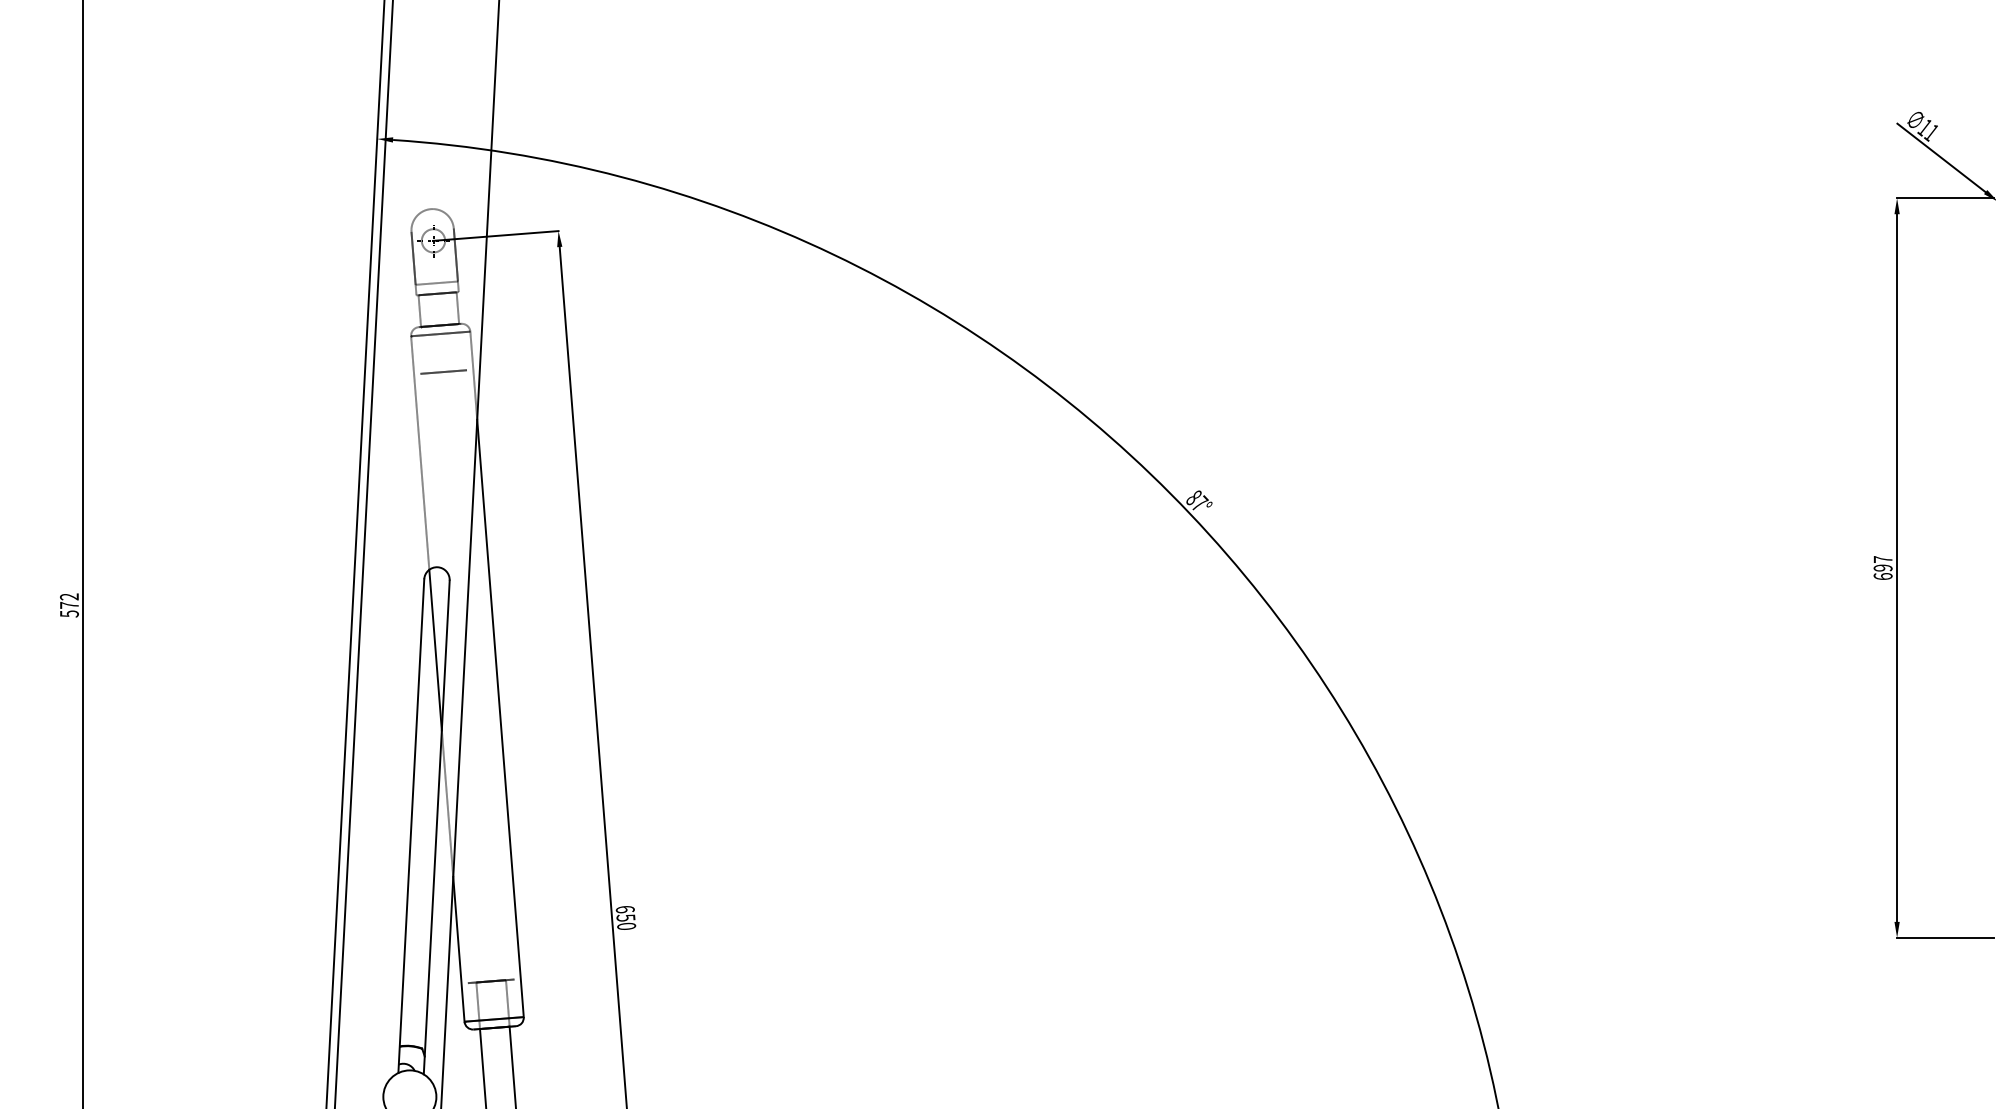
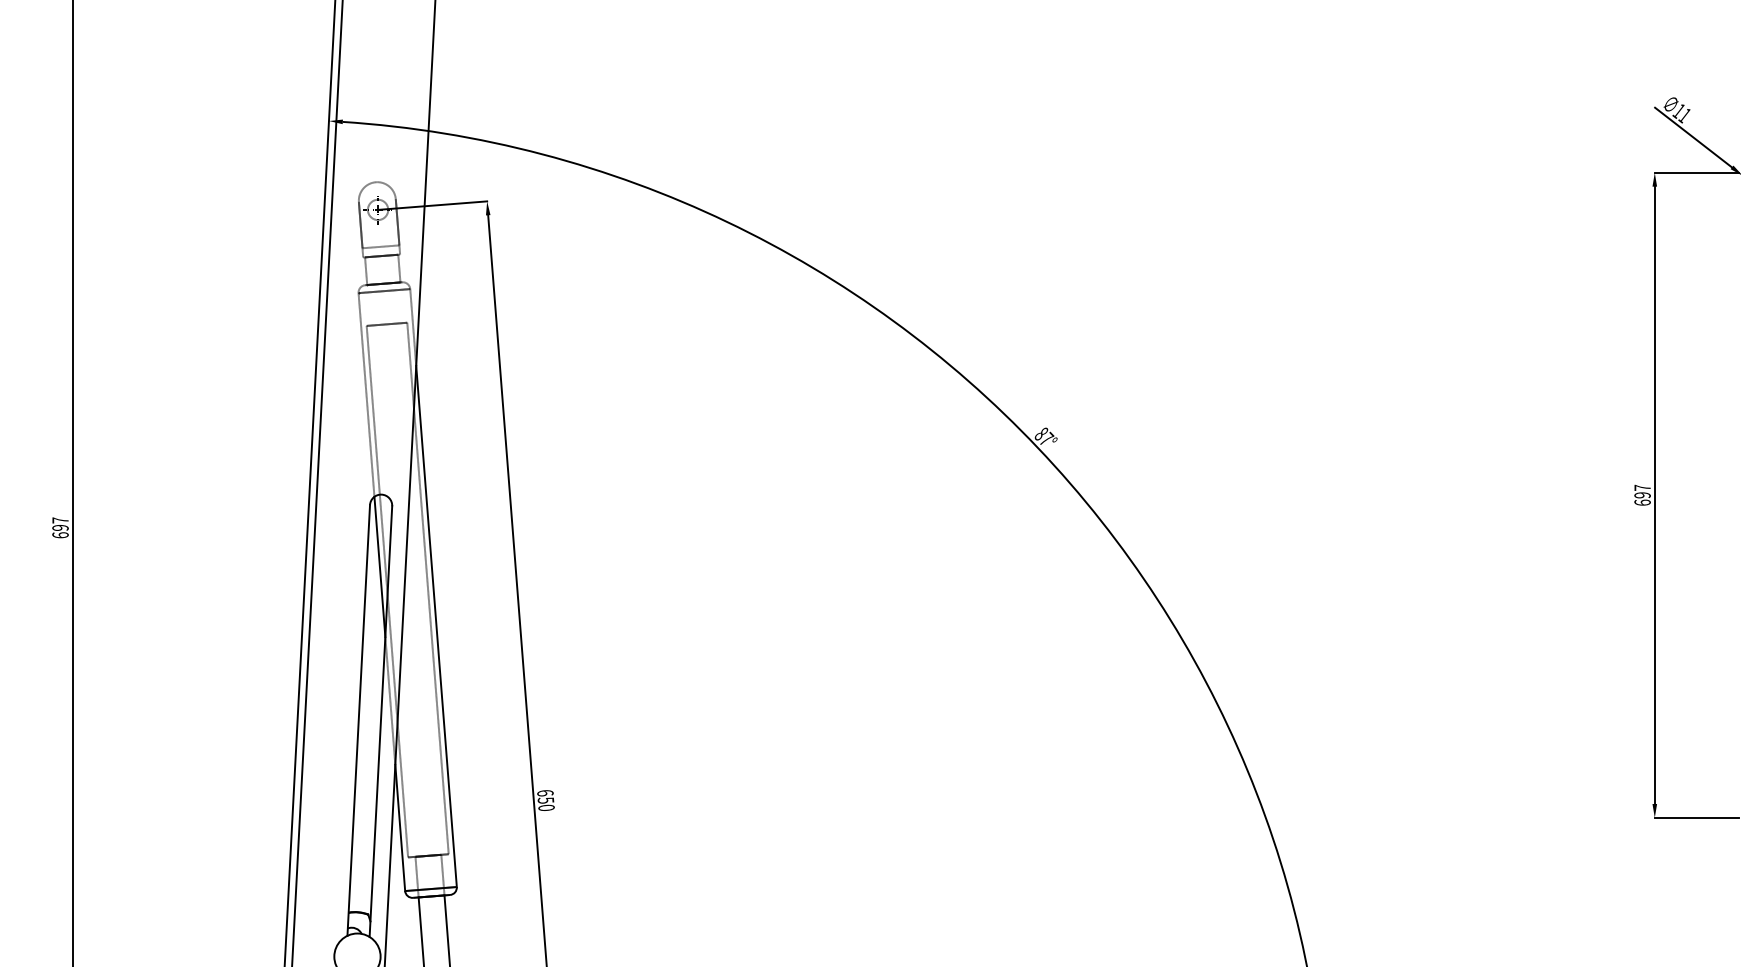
text: (69, 605) -> (60, 527), 572 -> 697
line: (490, 674) -> (427, 588), added
line: (443, 678) -> (386, 591), added

